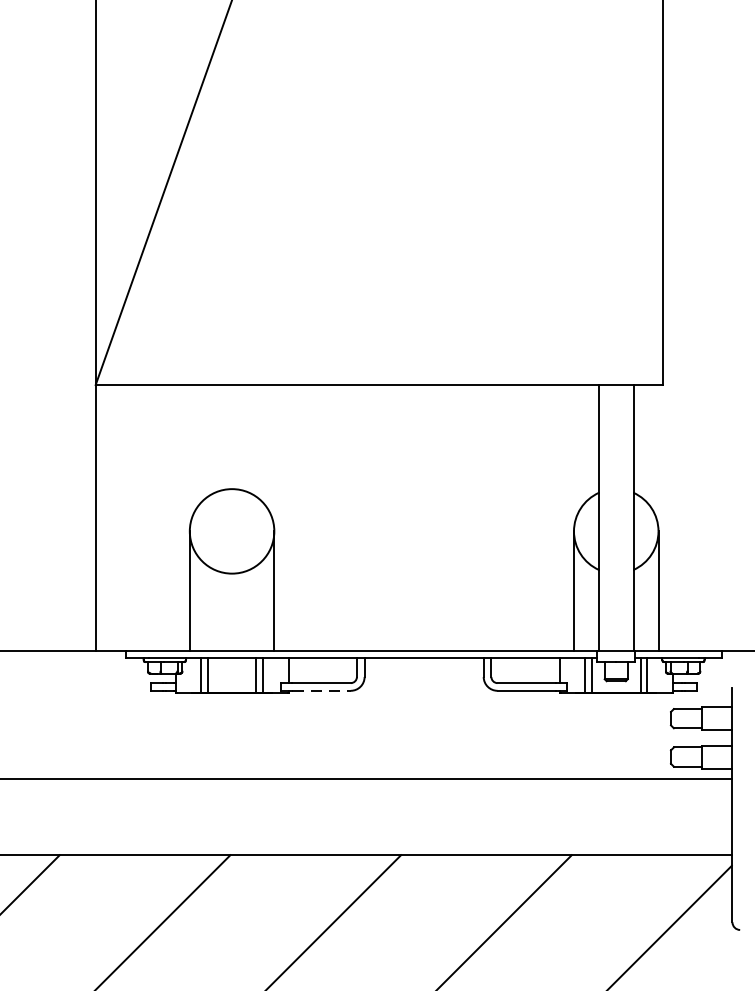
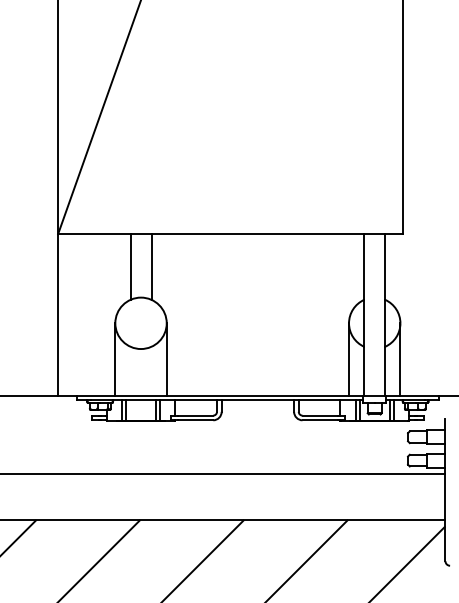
line: (214, 437) -> (130, 266), added
line: (249, 437) -> (151, 266), added
line: (321, 691) -> (195, 420), dashed -> solid

